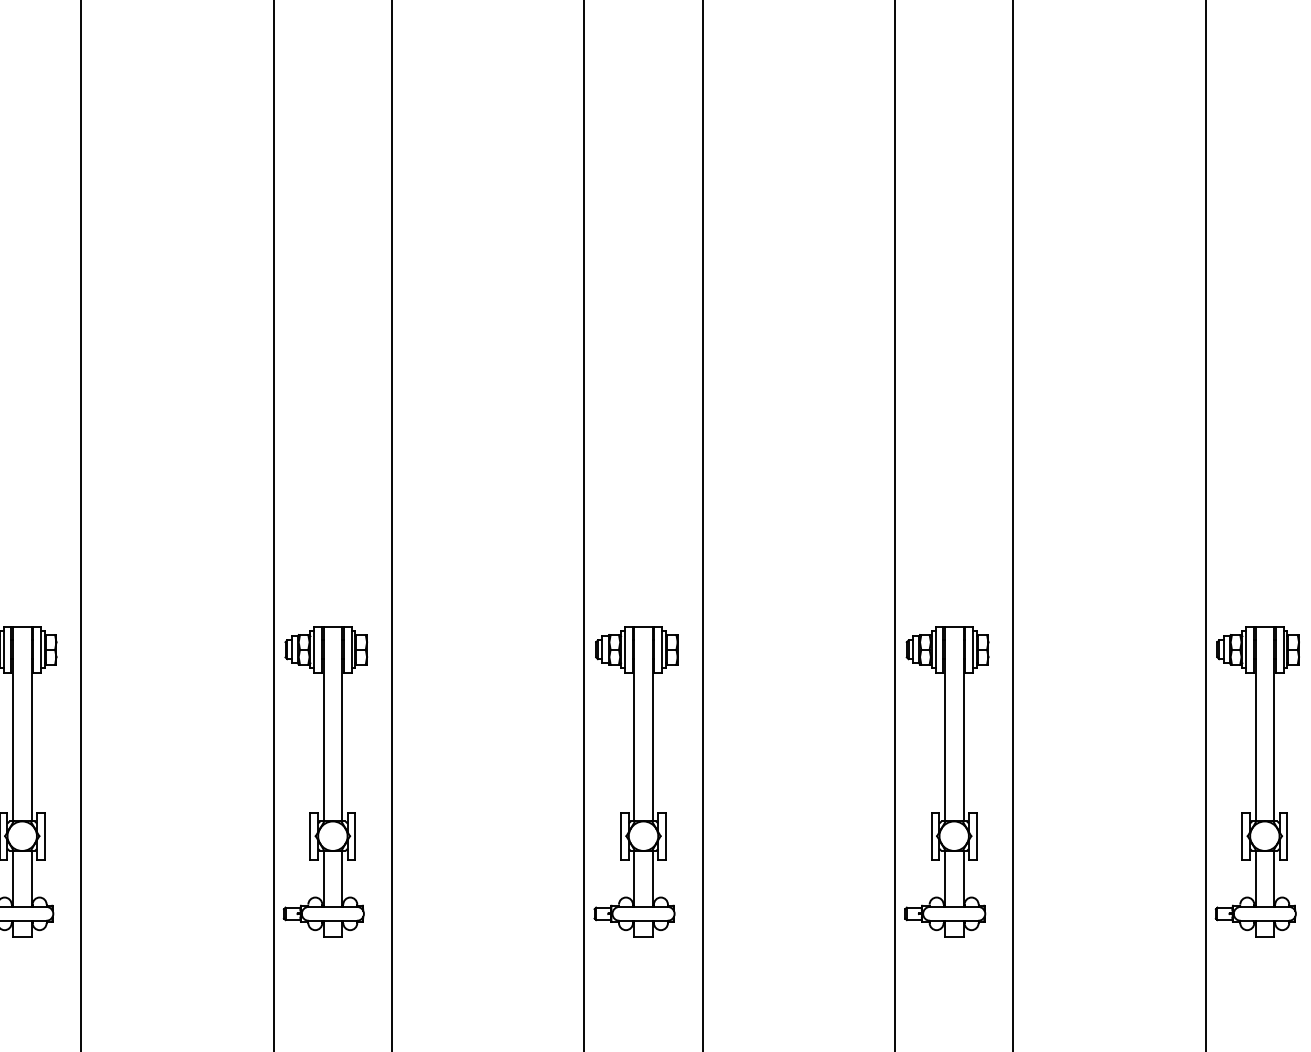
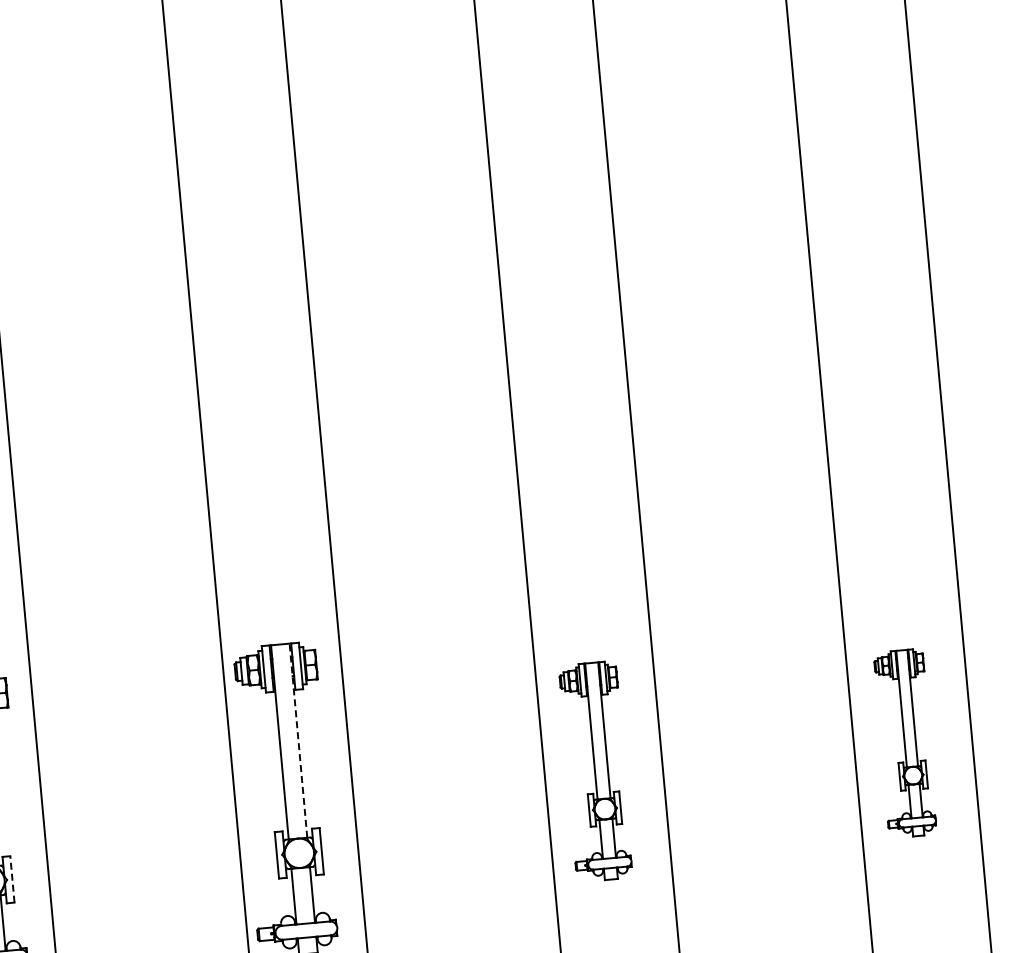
line: (342, 723) -> (298, 740), solid -> dashed
part: (635, 781) -> (595, 771), size x0.7
part: (946, 781) -> (905, 743), size x0.6
line: (44, 835) -> (12, 878), solid -> dashed

